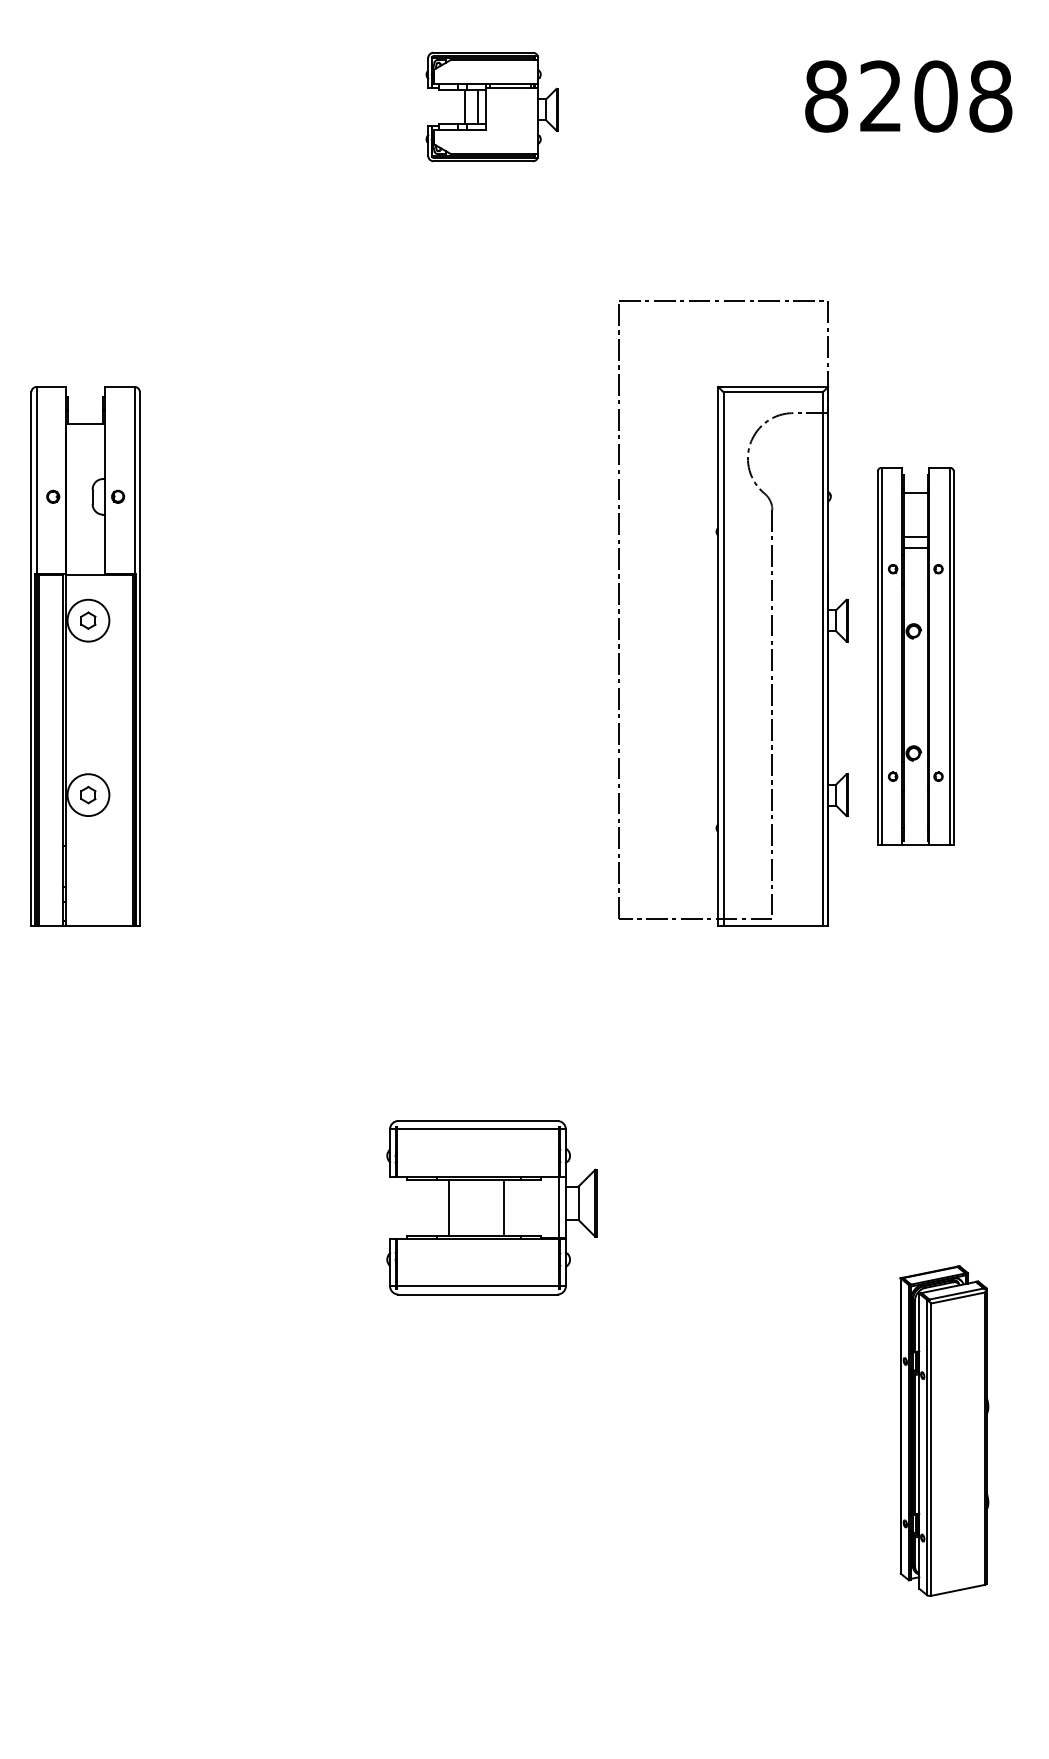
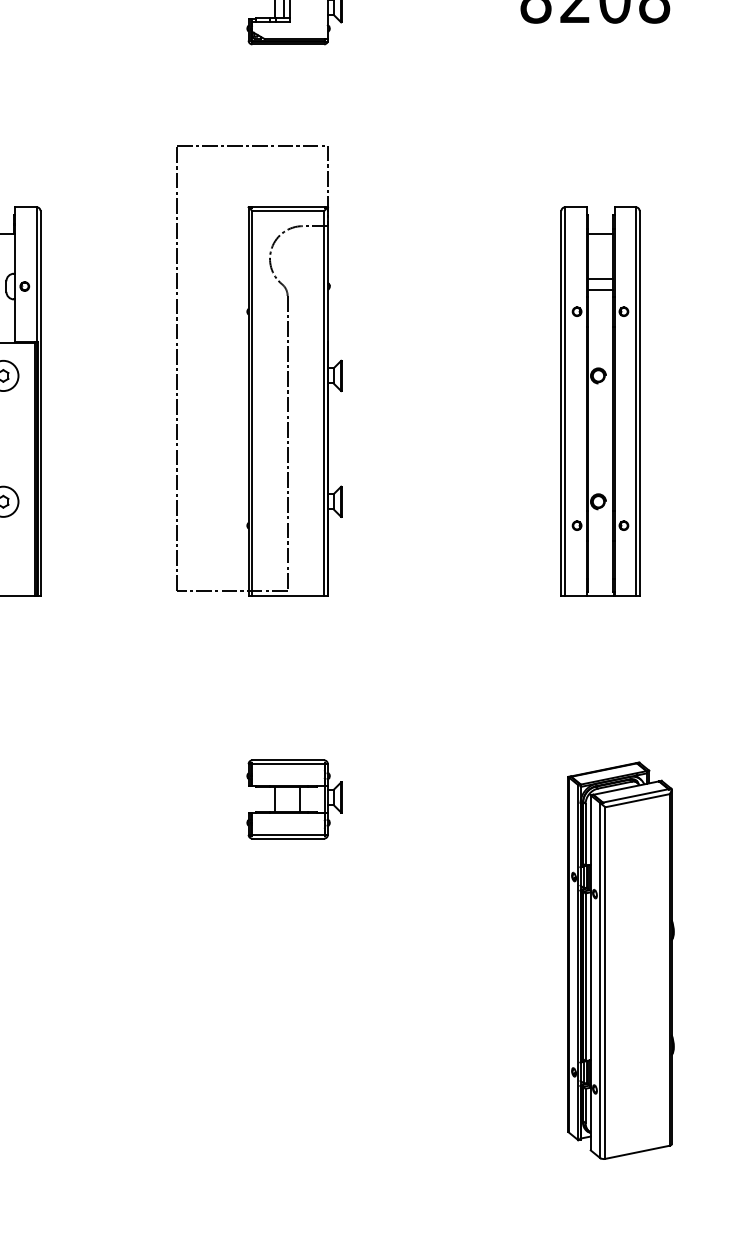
part: (733, 613) -> (259, 370), moved
part: (915, 656) -> (600, 401), size x1.43
part: (491, 1207) -> (294, 799), size x0.62
part: (944, 1430) -> (621, 960), size x1.67

